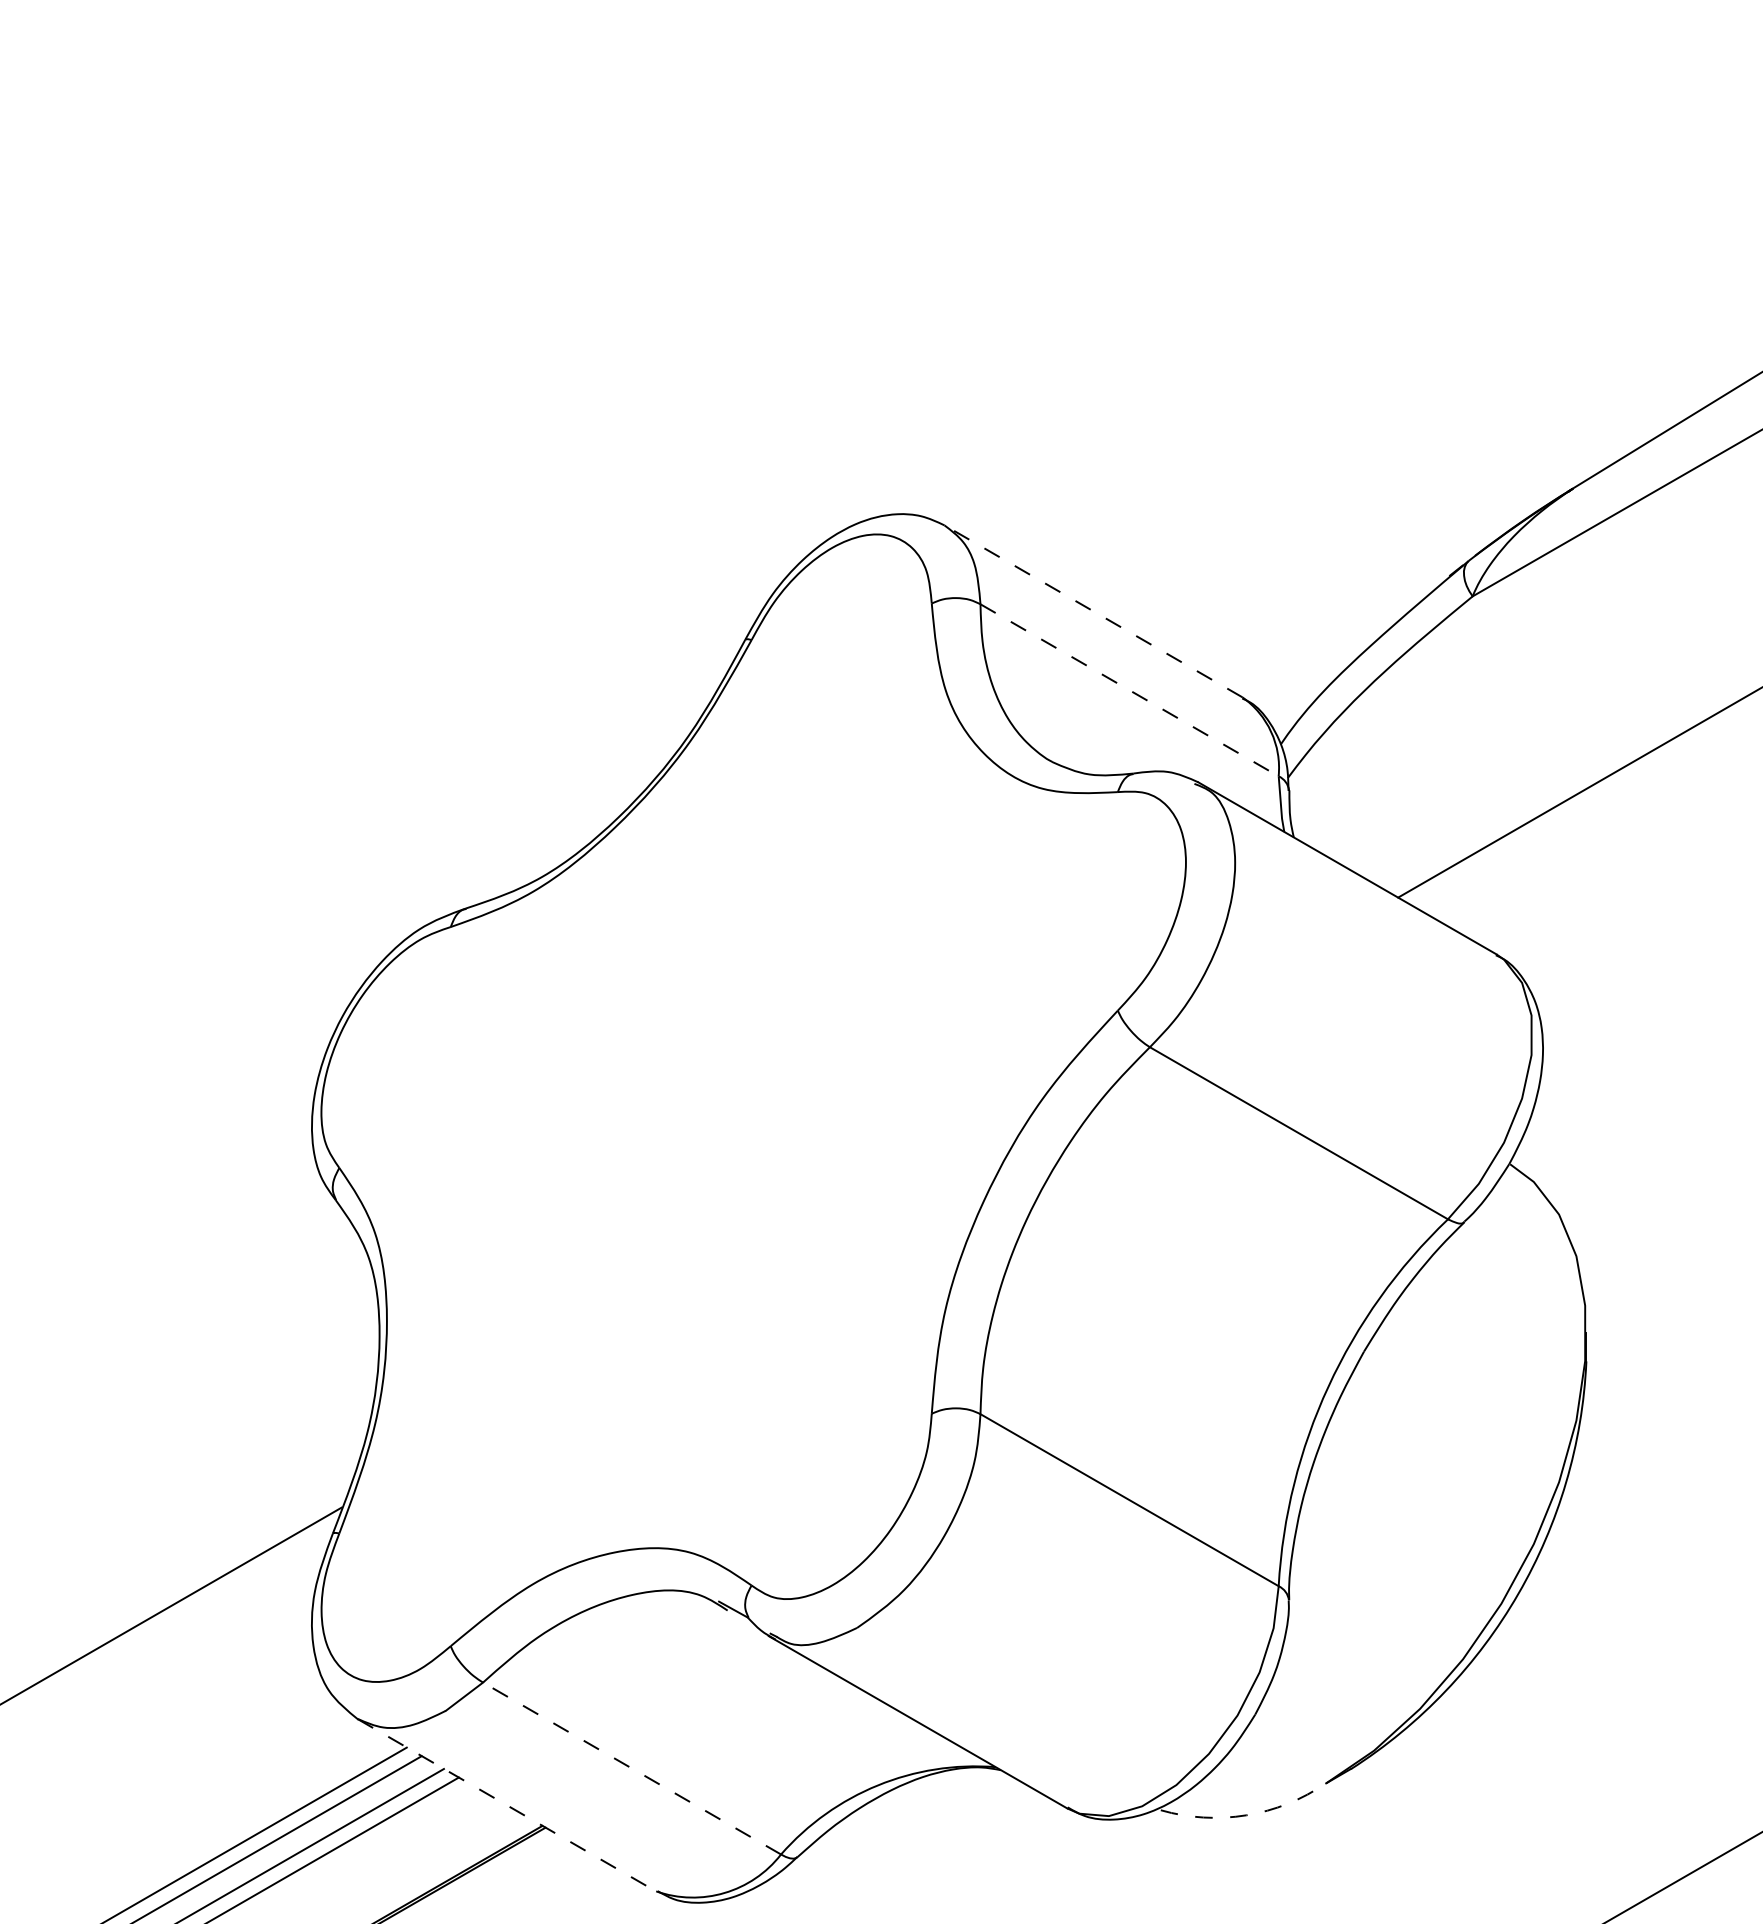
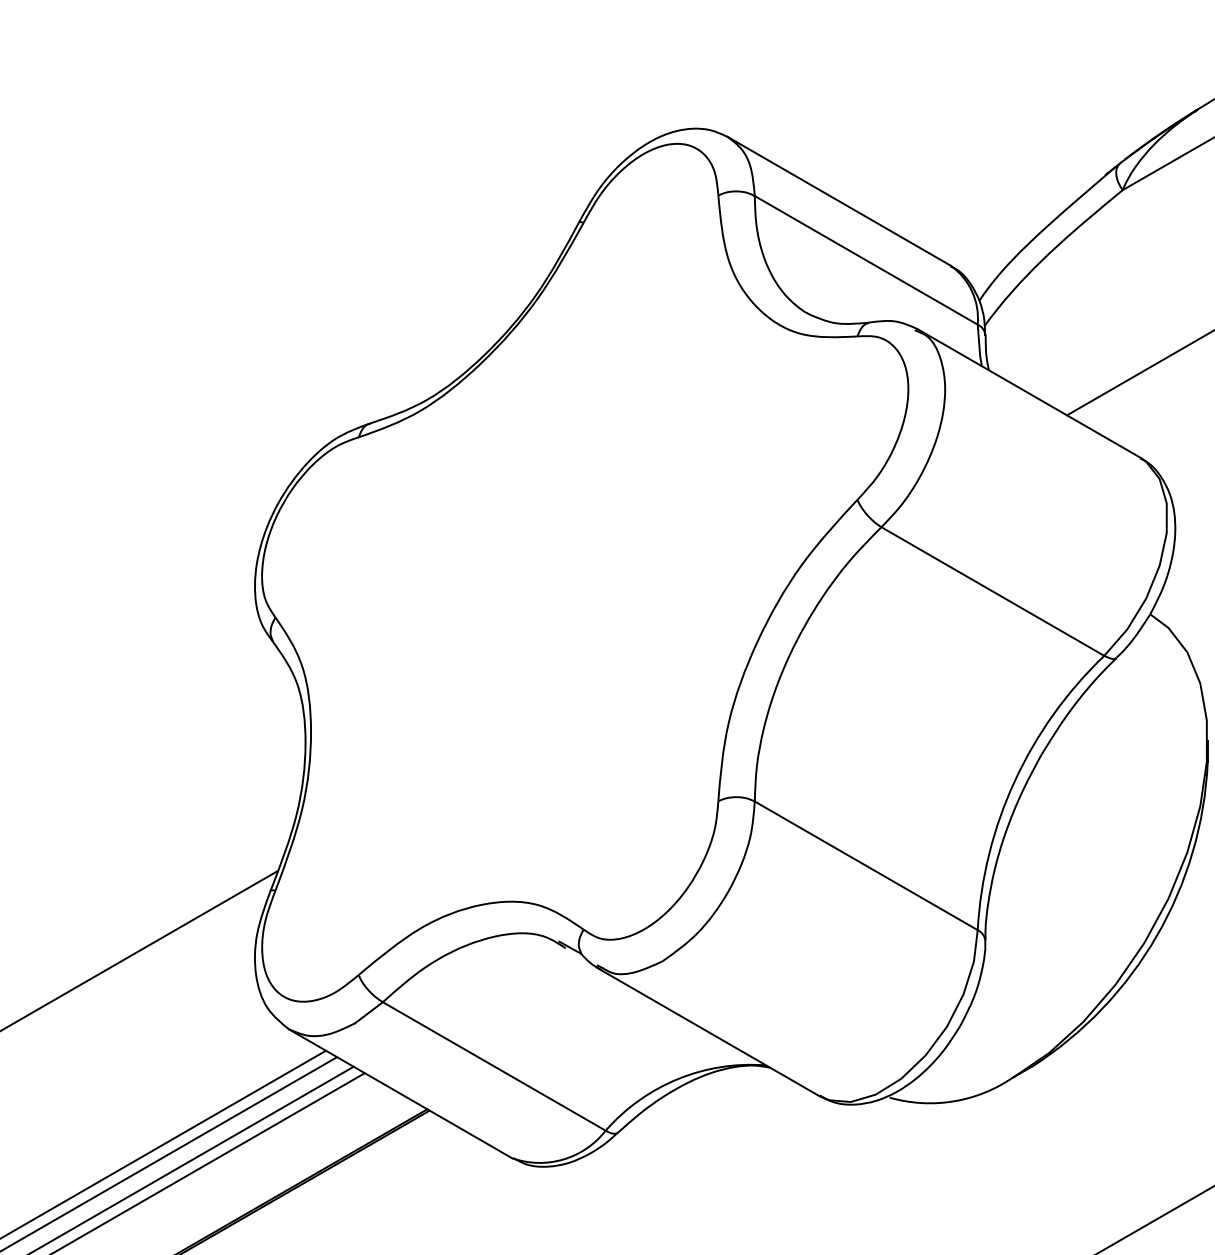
line: (1092, 610) -> (838, 200), dashed -> solid
line: (1130, 690) -> (866, 260), dashed -> solid
line: (631, 1768) -> (493, 1066), dashed -> solid
line: (507, 1805) -> (401, 1094), dashed -> solid
arc: (1246, 1815) -> (953, 1101), dashed -> solid

